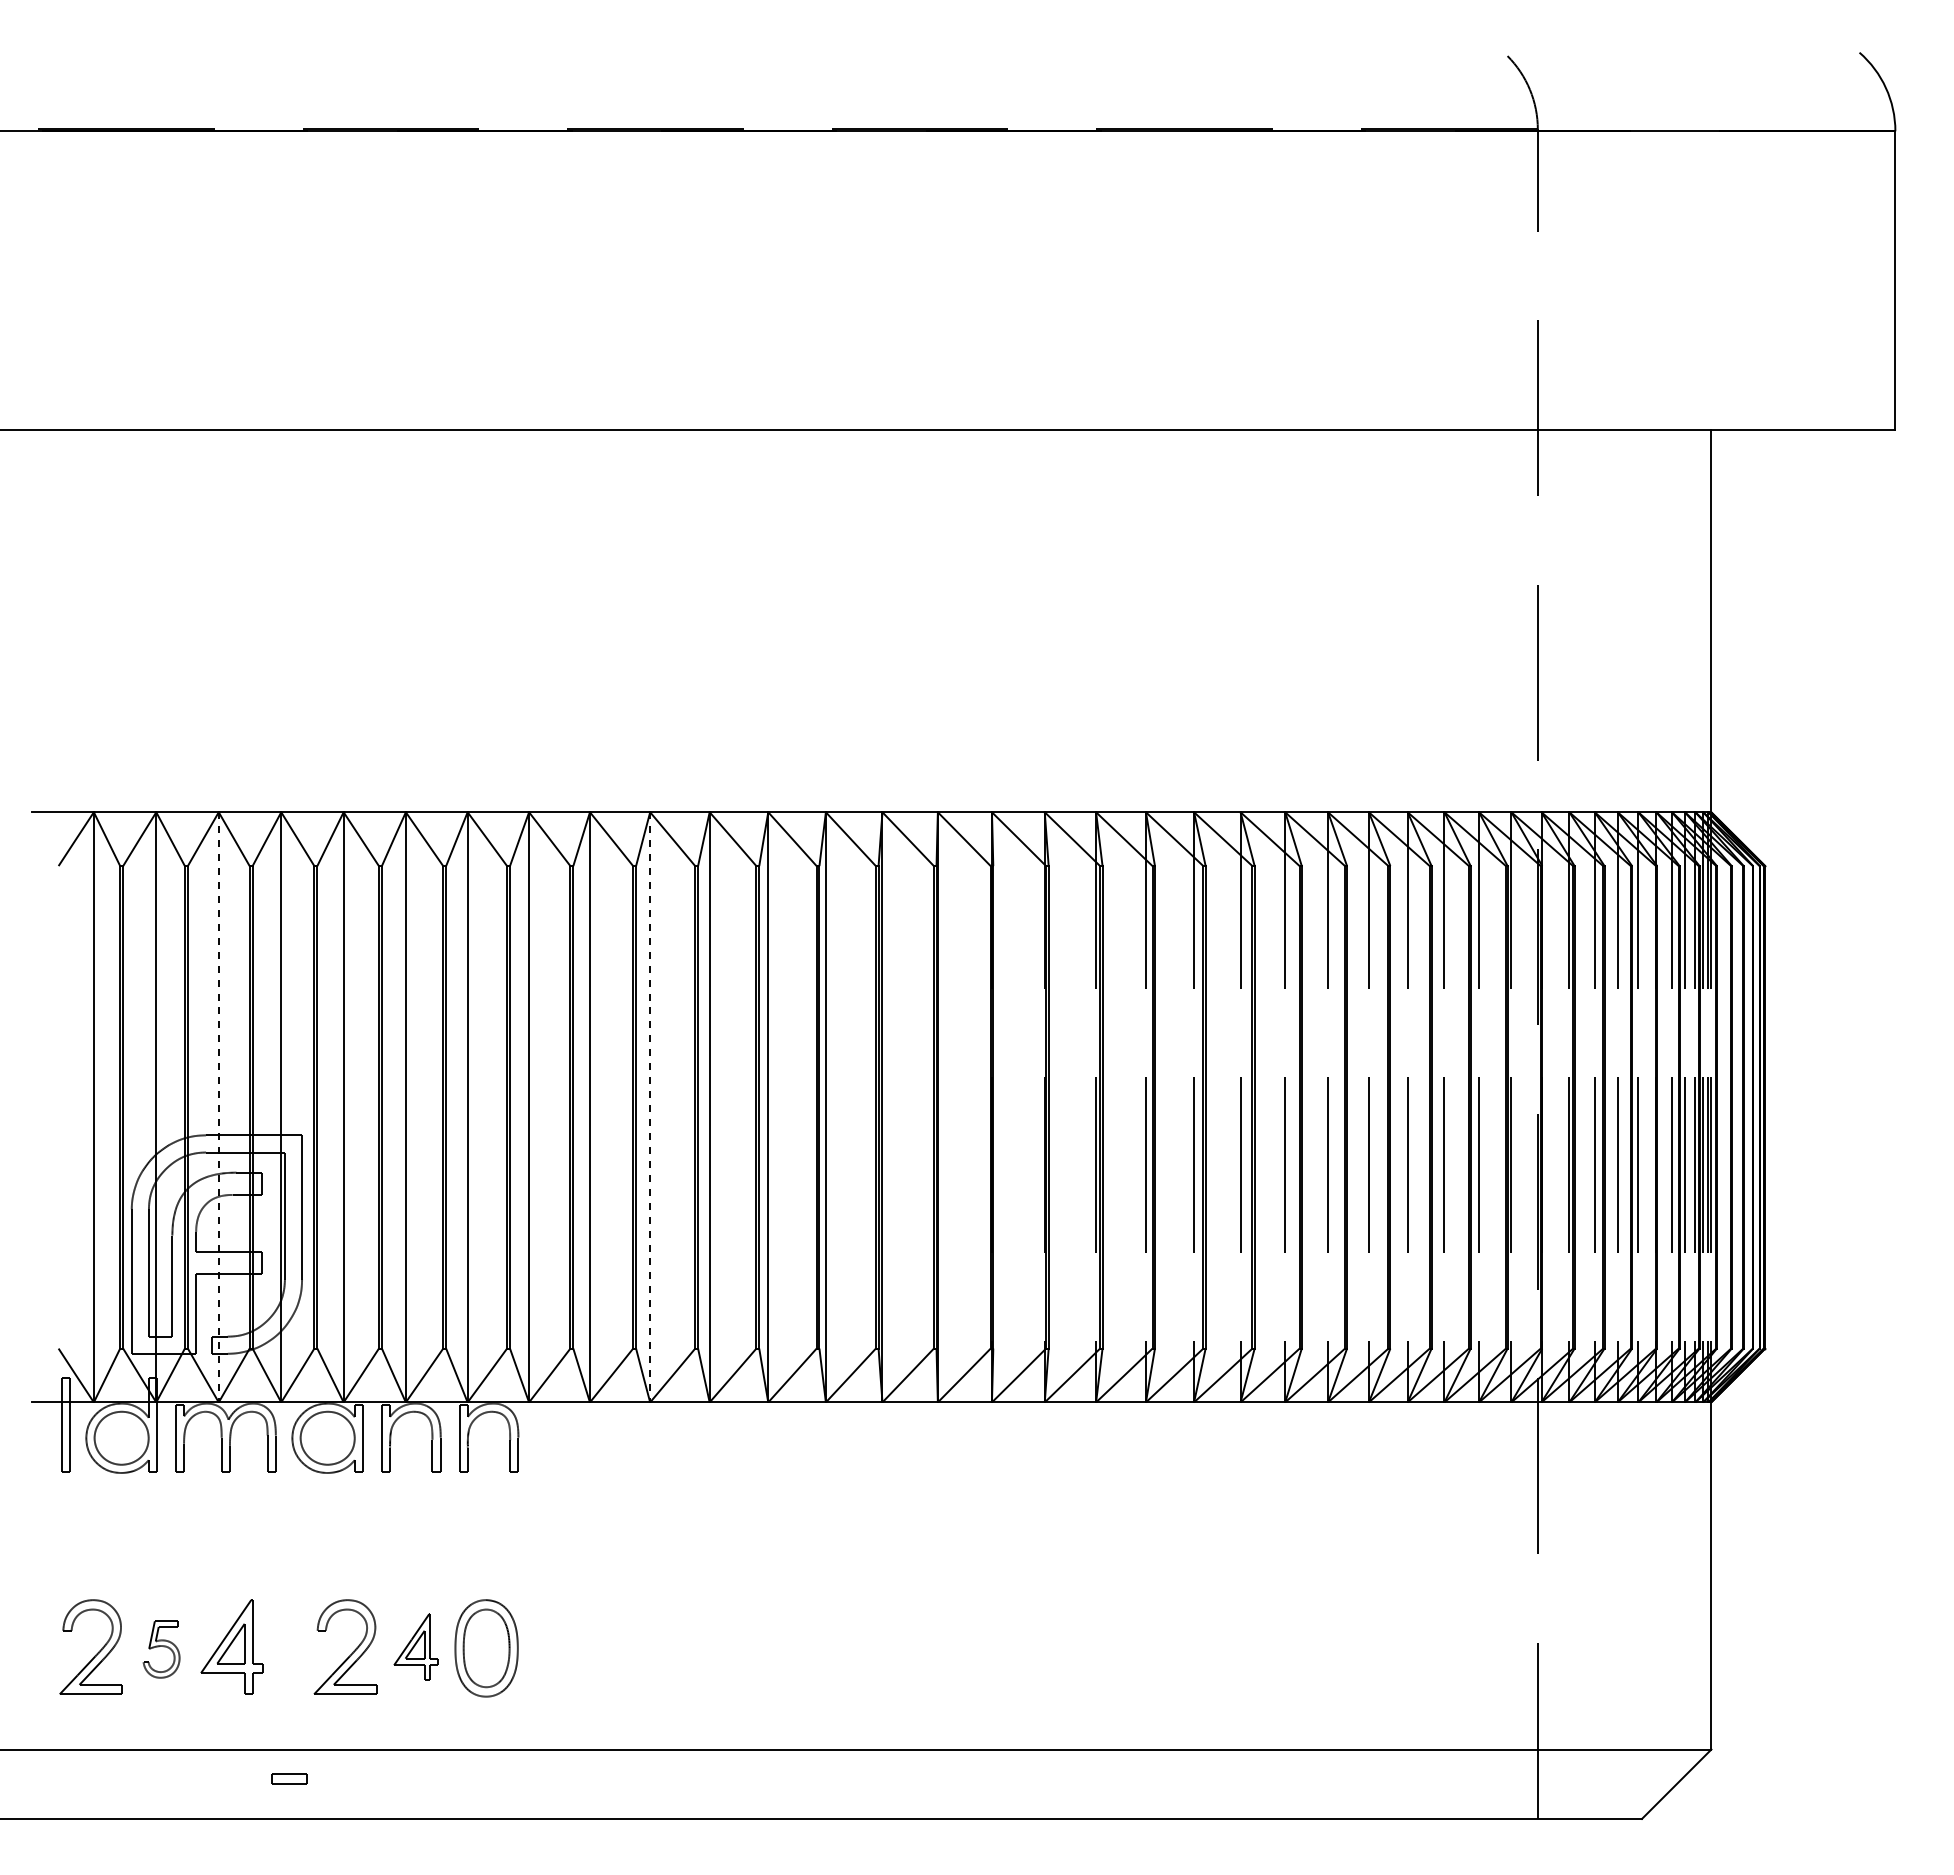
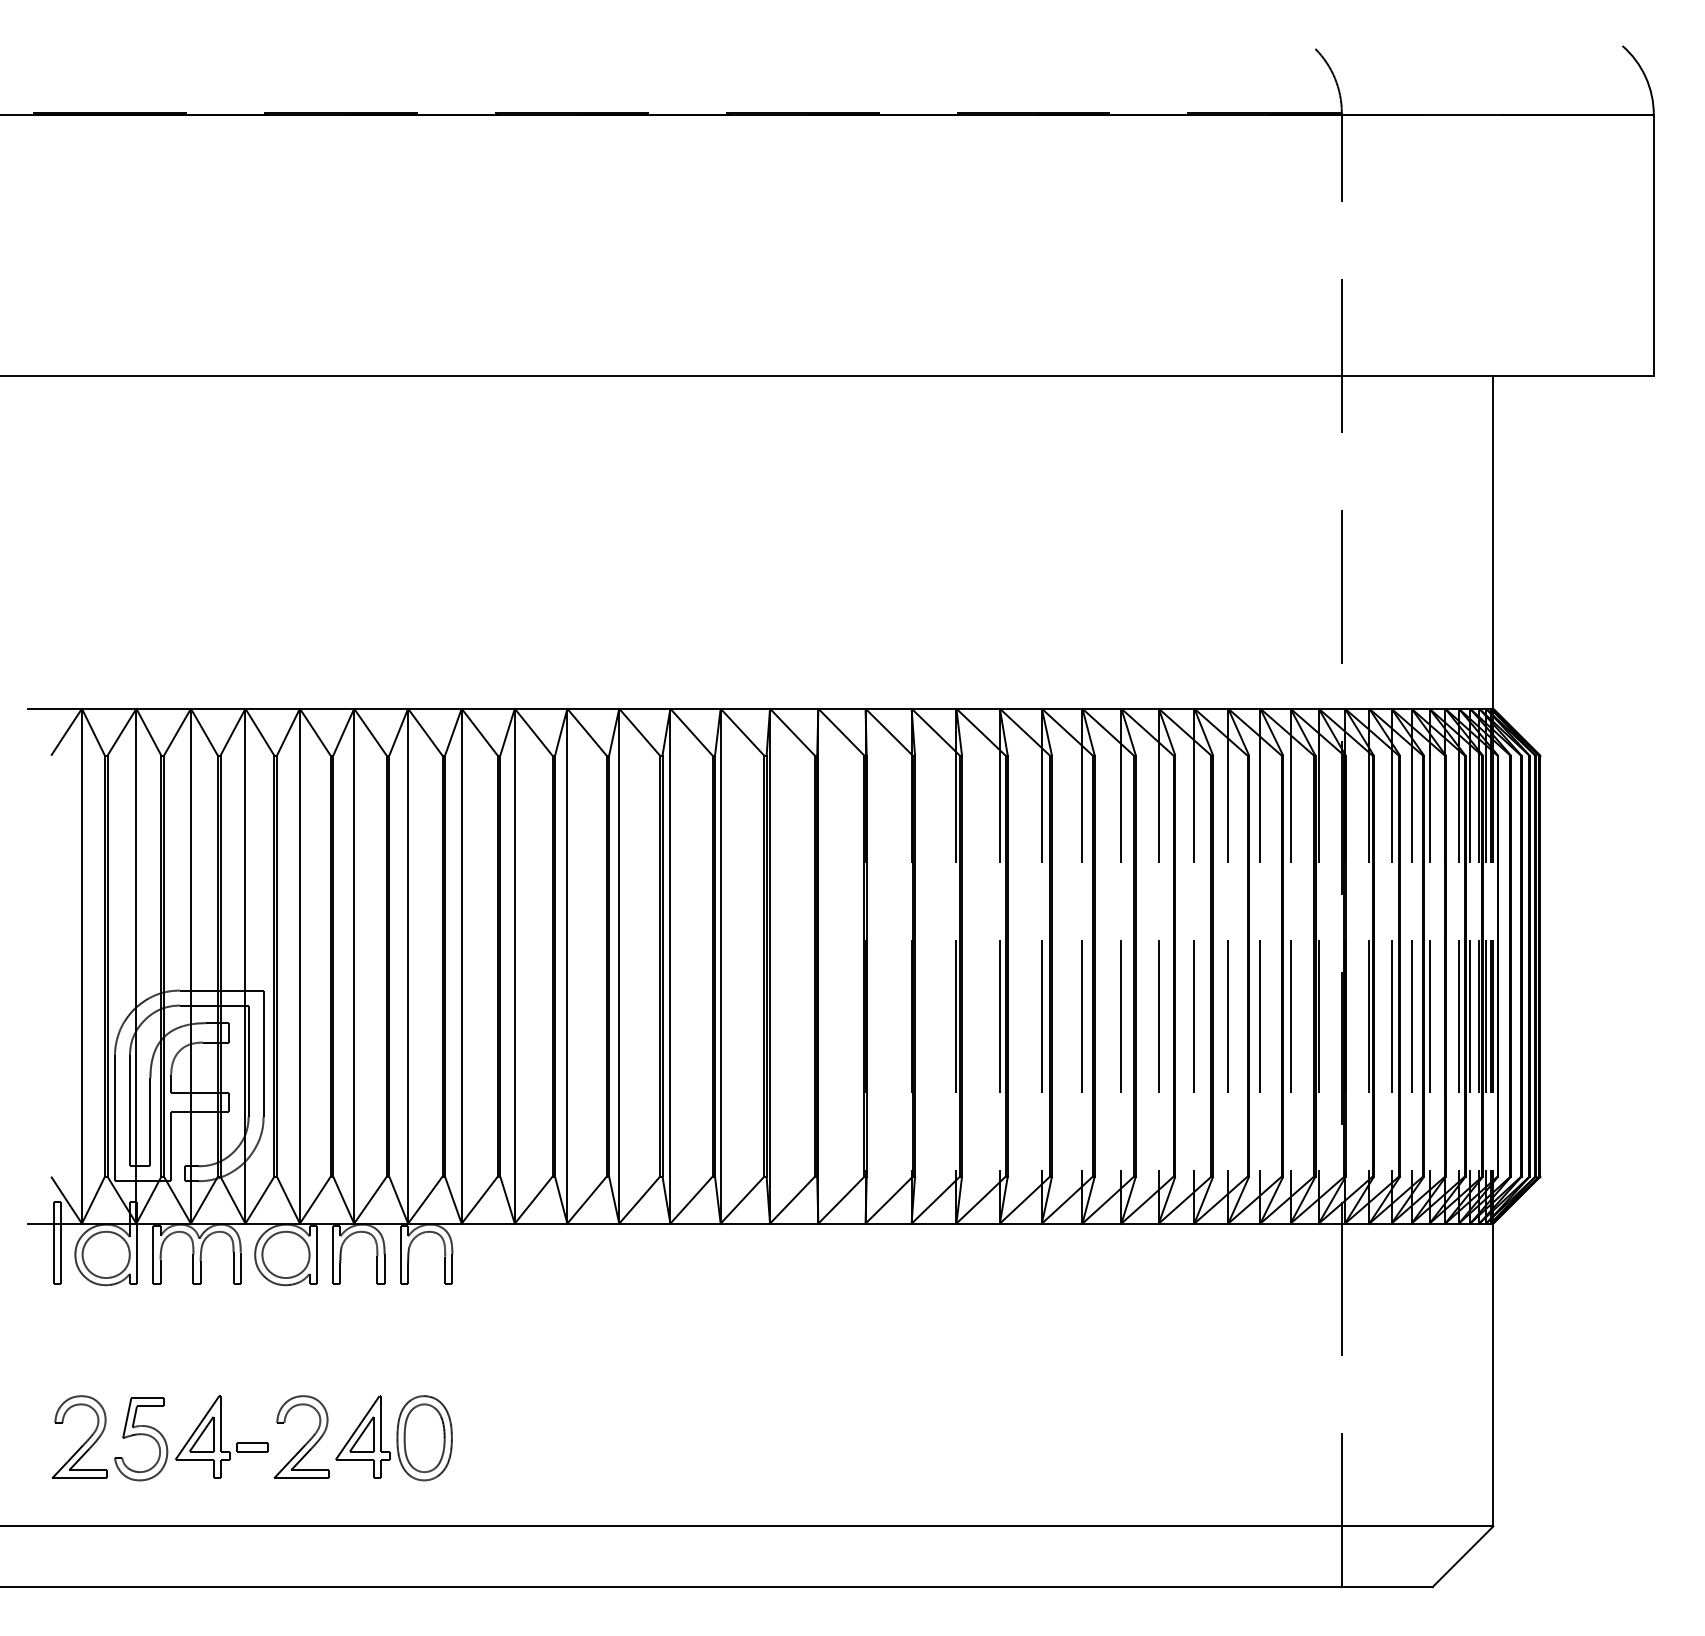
line: (218, 1107) -> (190, 966), dashed -> solid
line: (650, 1107) -> (567, 966), dashed -> solid
part: (415, 1646) -> (362, 1436), size x1.43
part: (161, 1649) -> (140, 1439), size x1.67
part: (289, 1778) -> (252, 1447), moved

